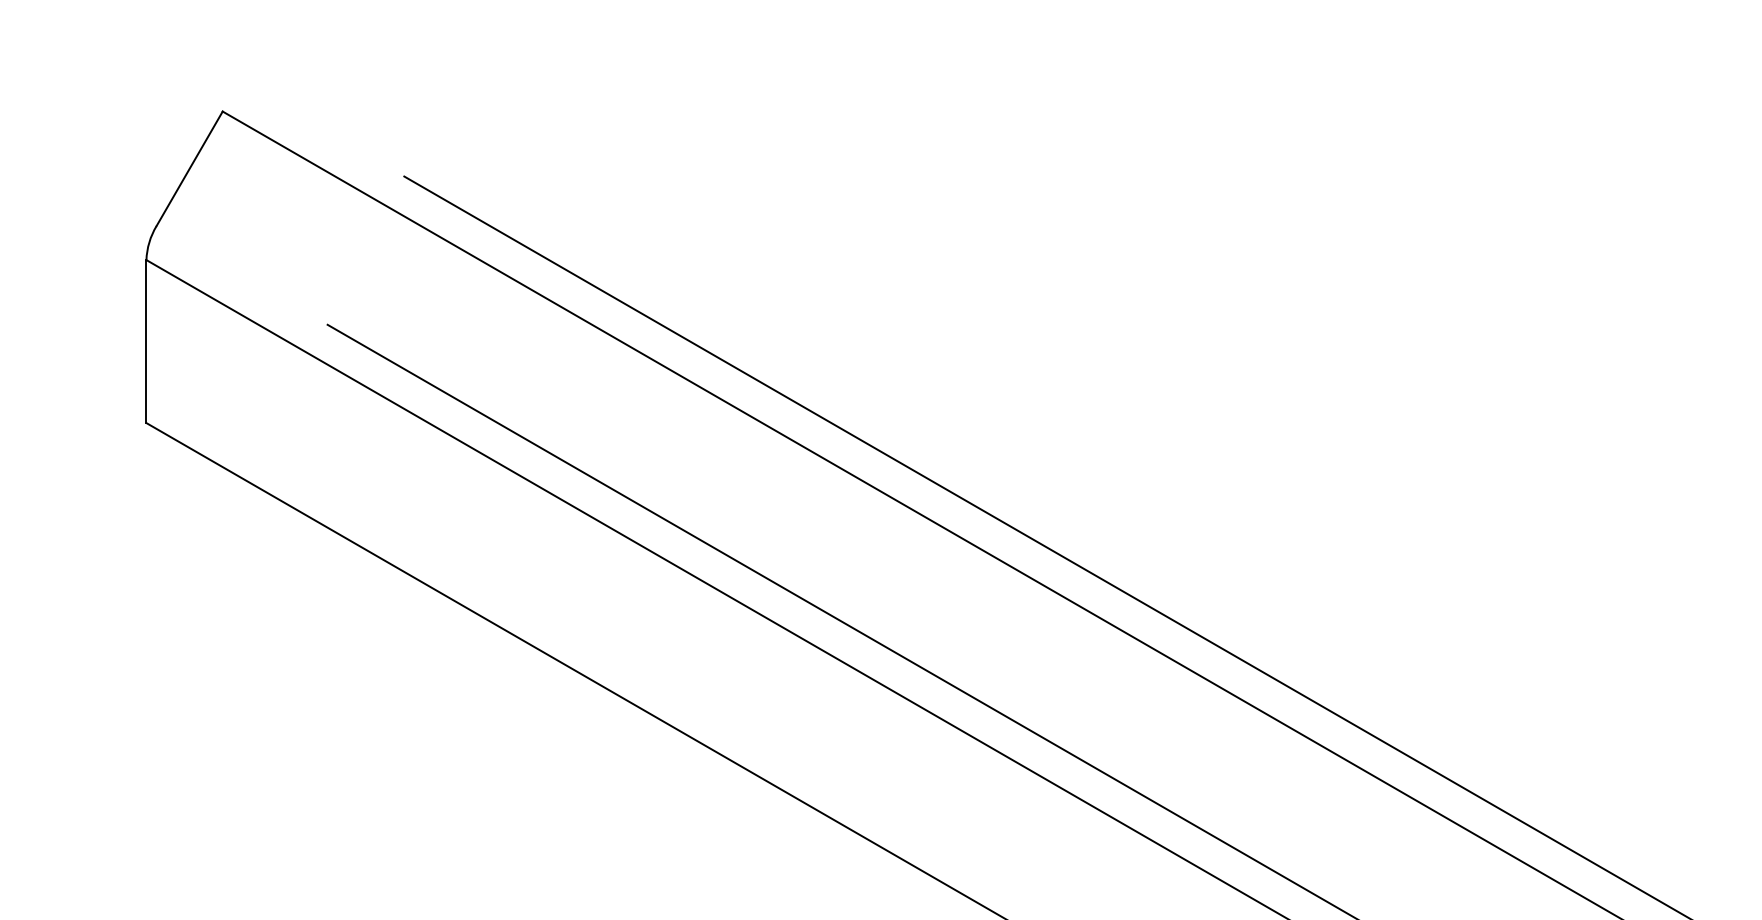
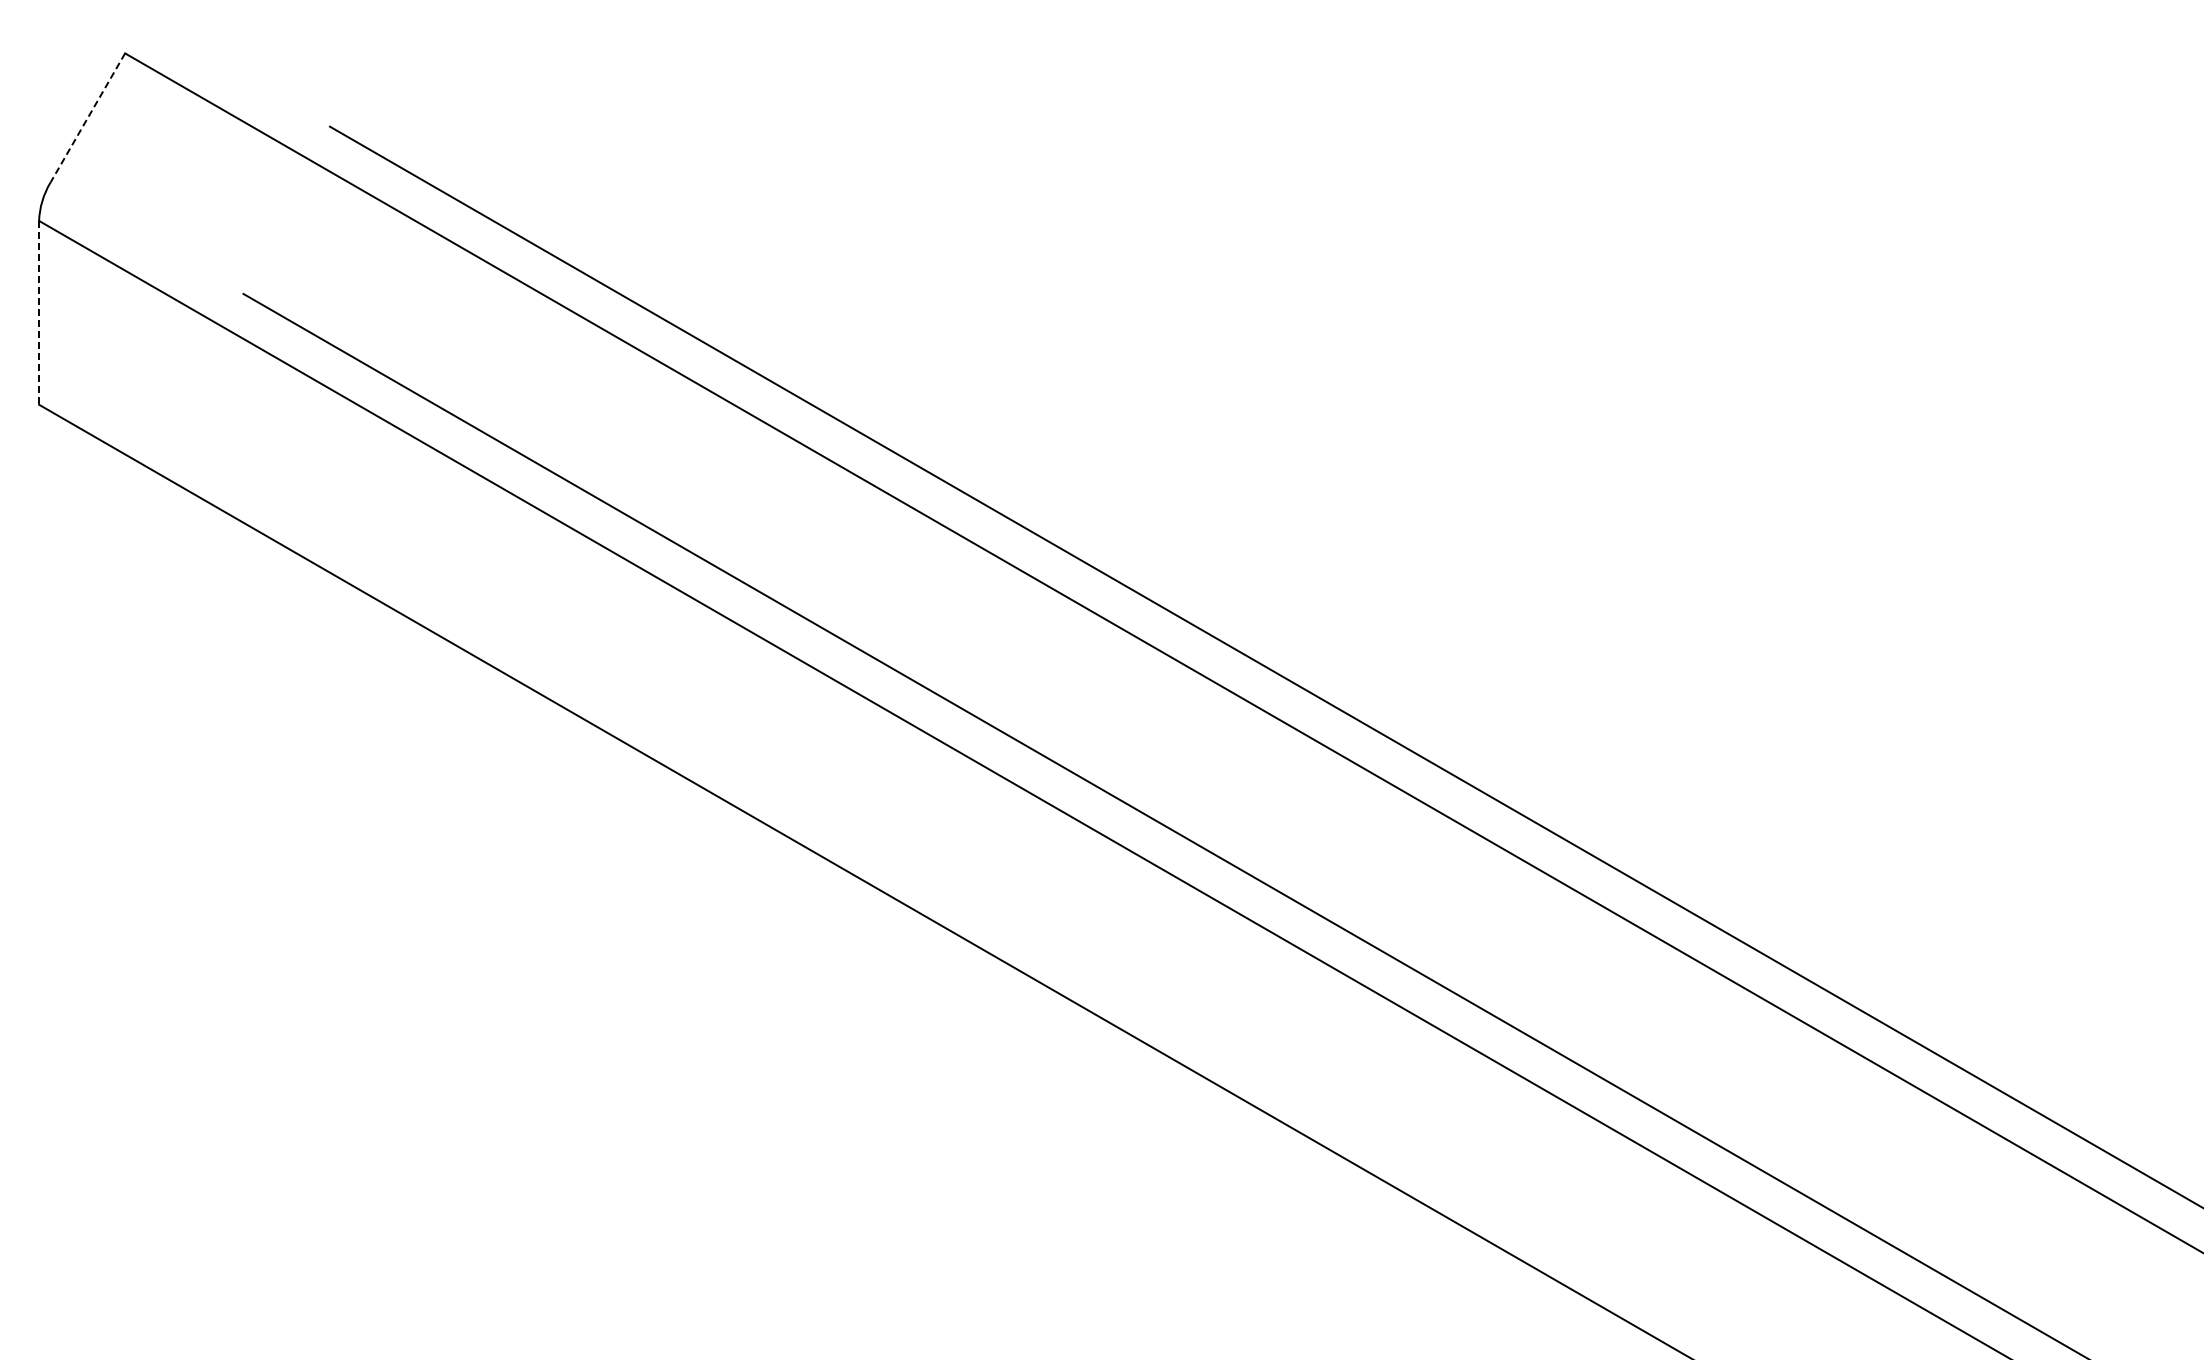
line: (189, 169) -> (87, 118), solid -> dashed
line: (146, 341) -> (39, 312), solid -> dashed

